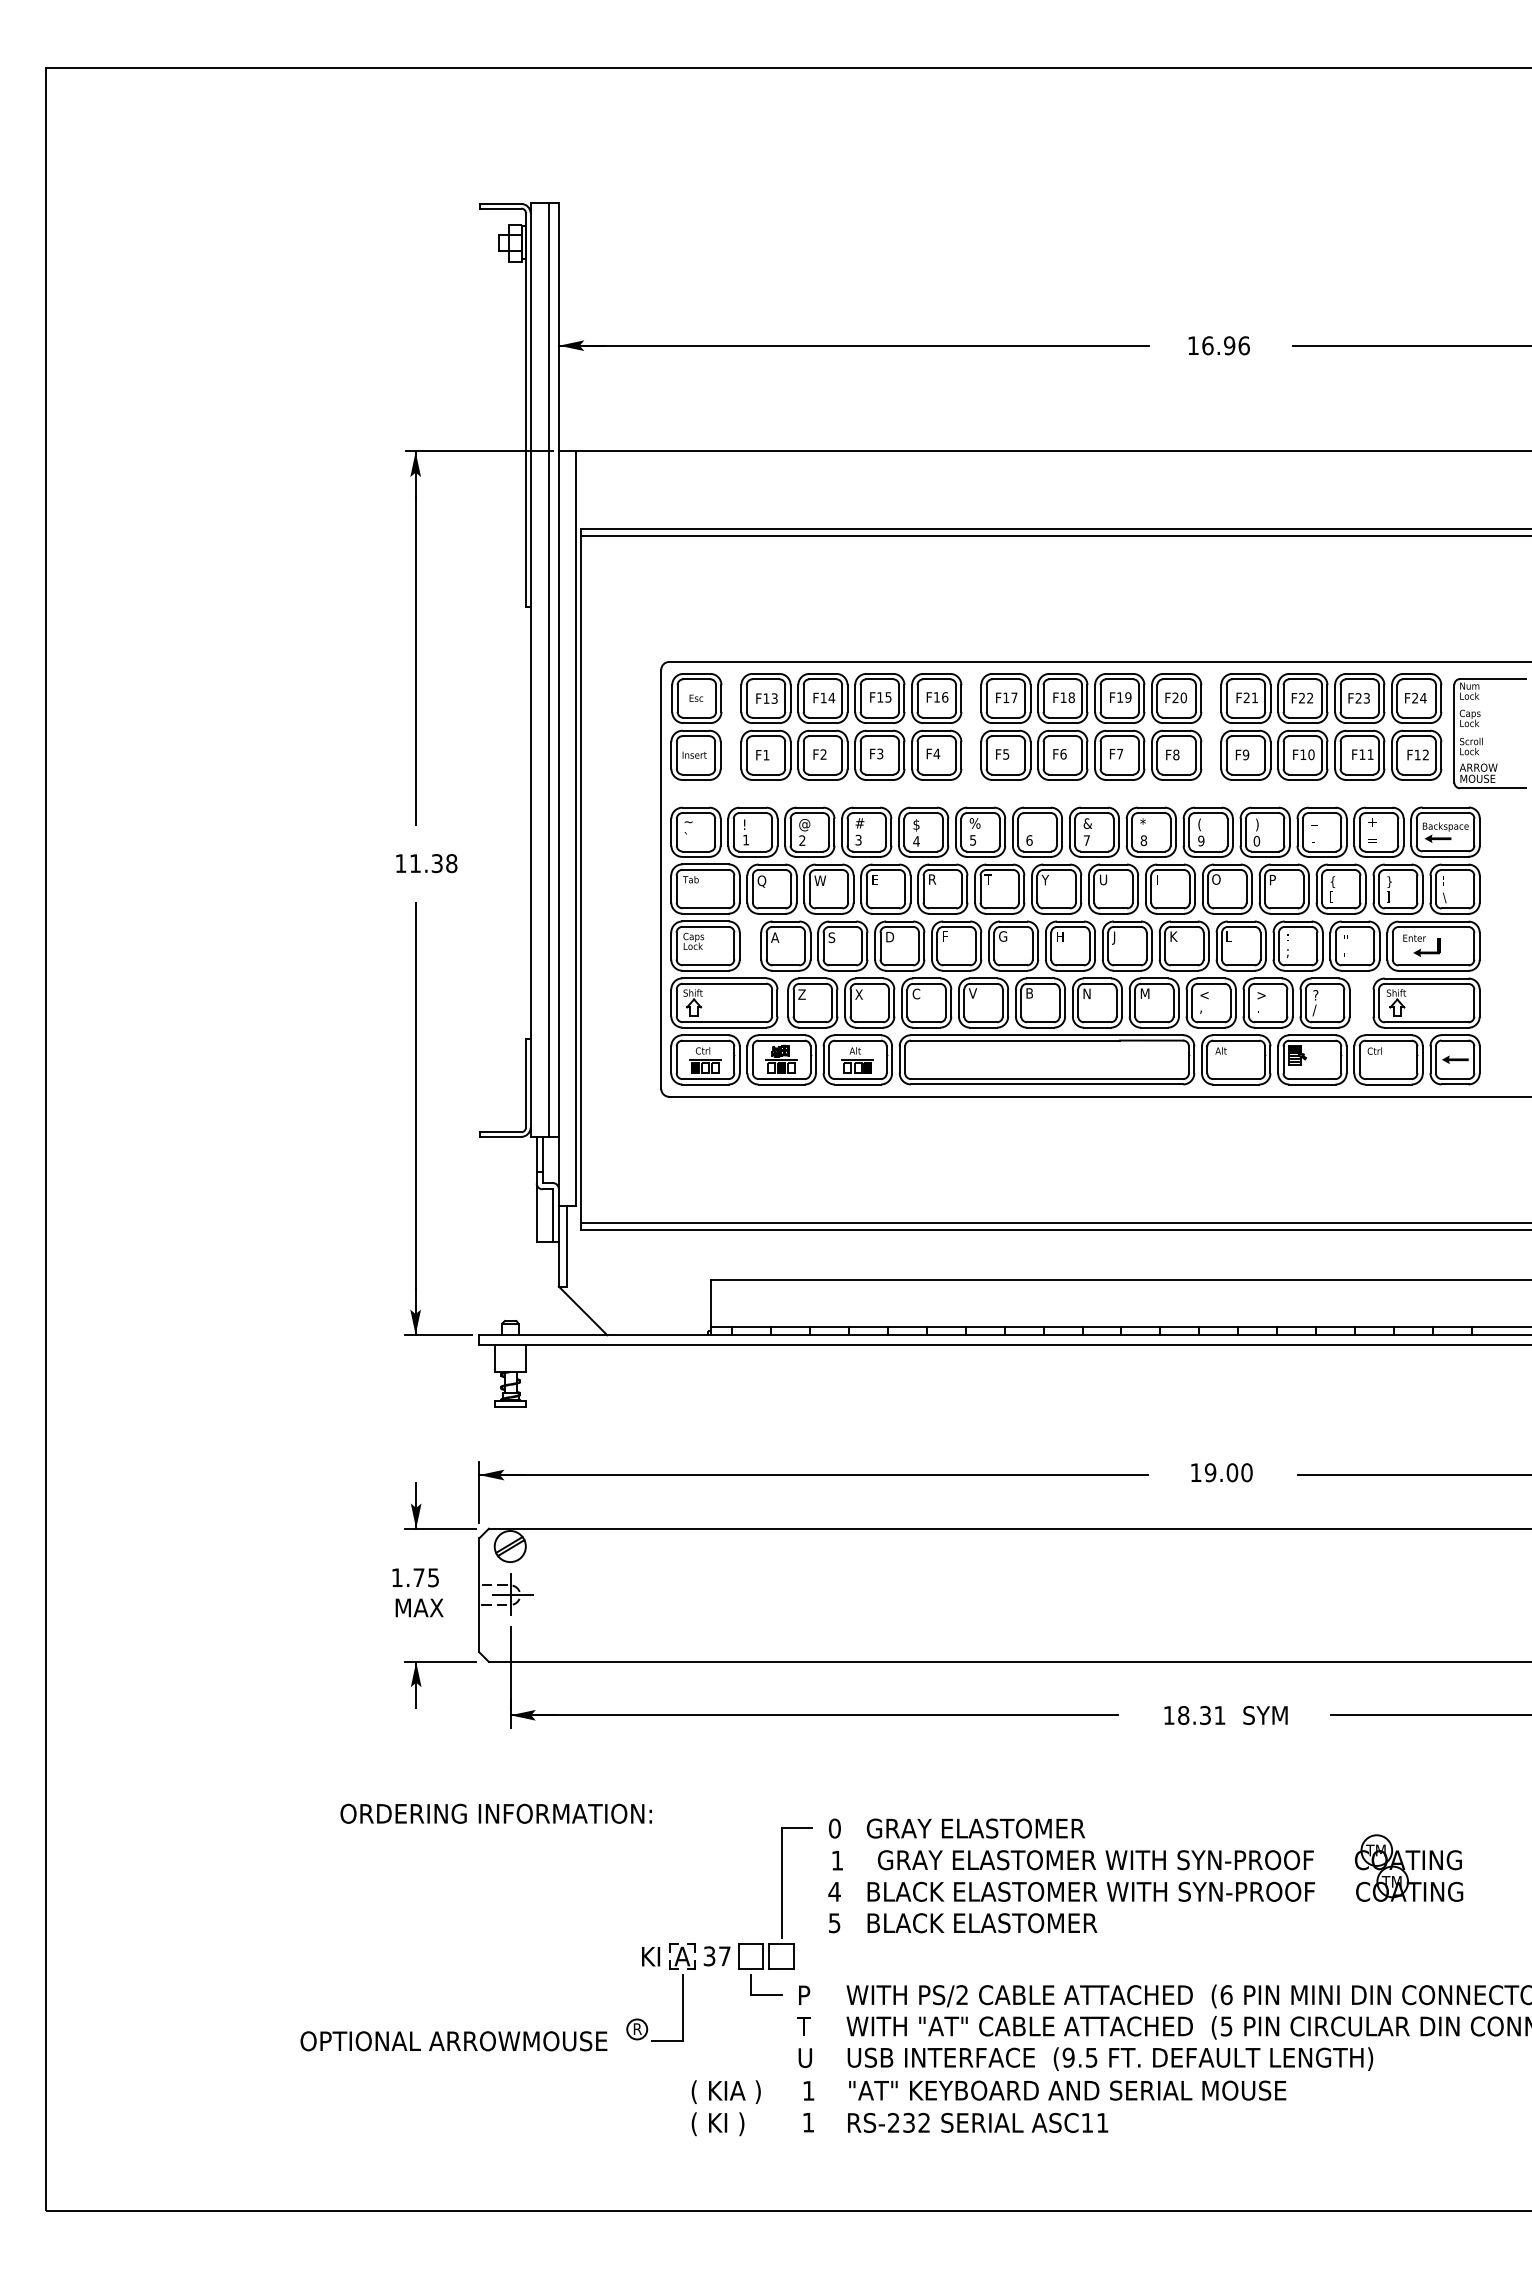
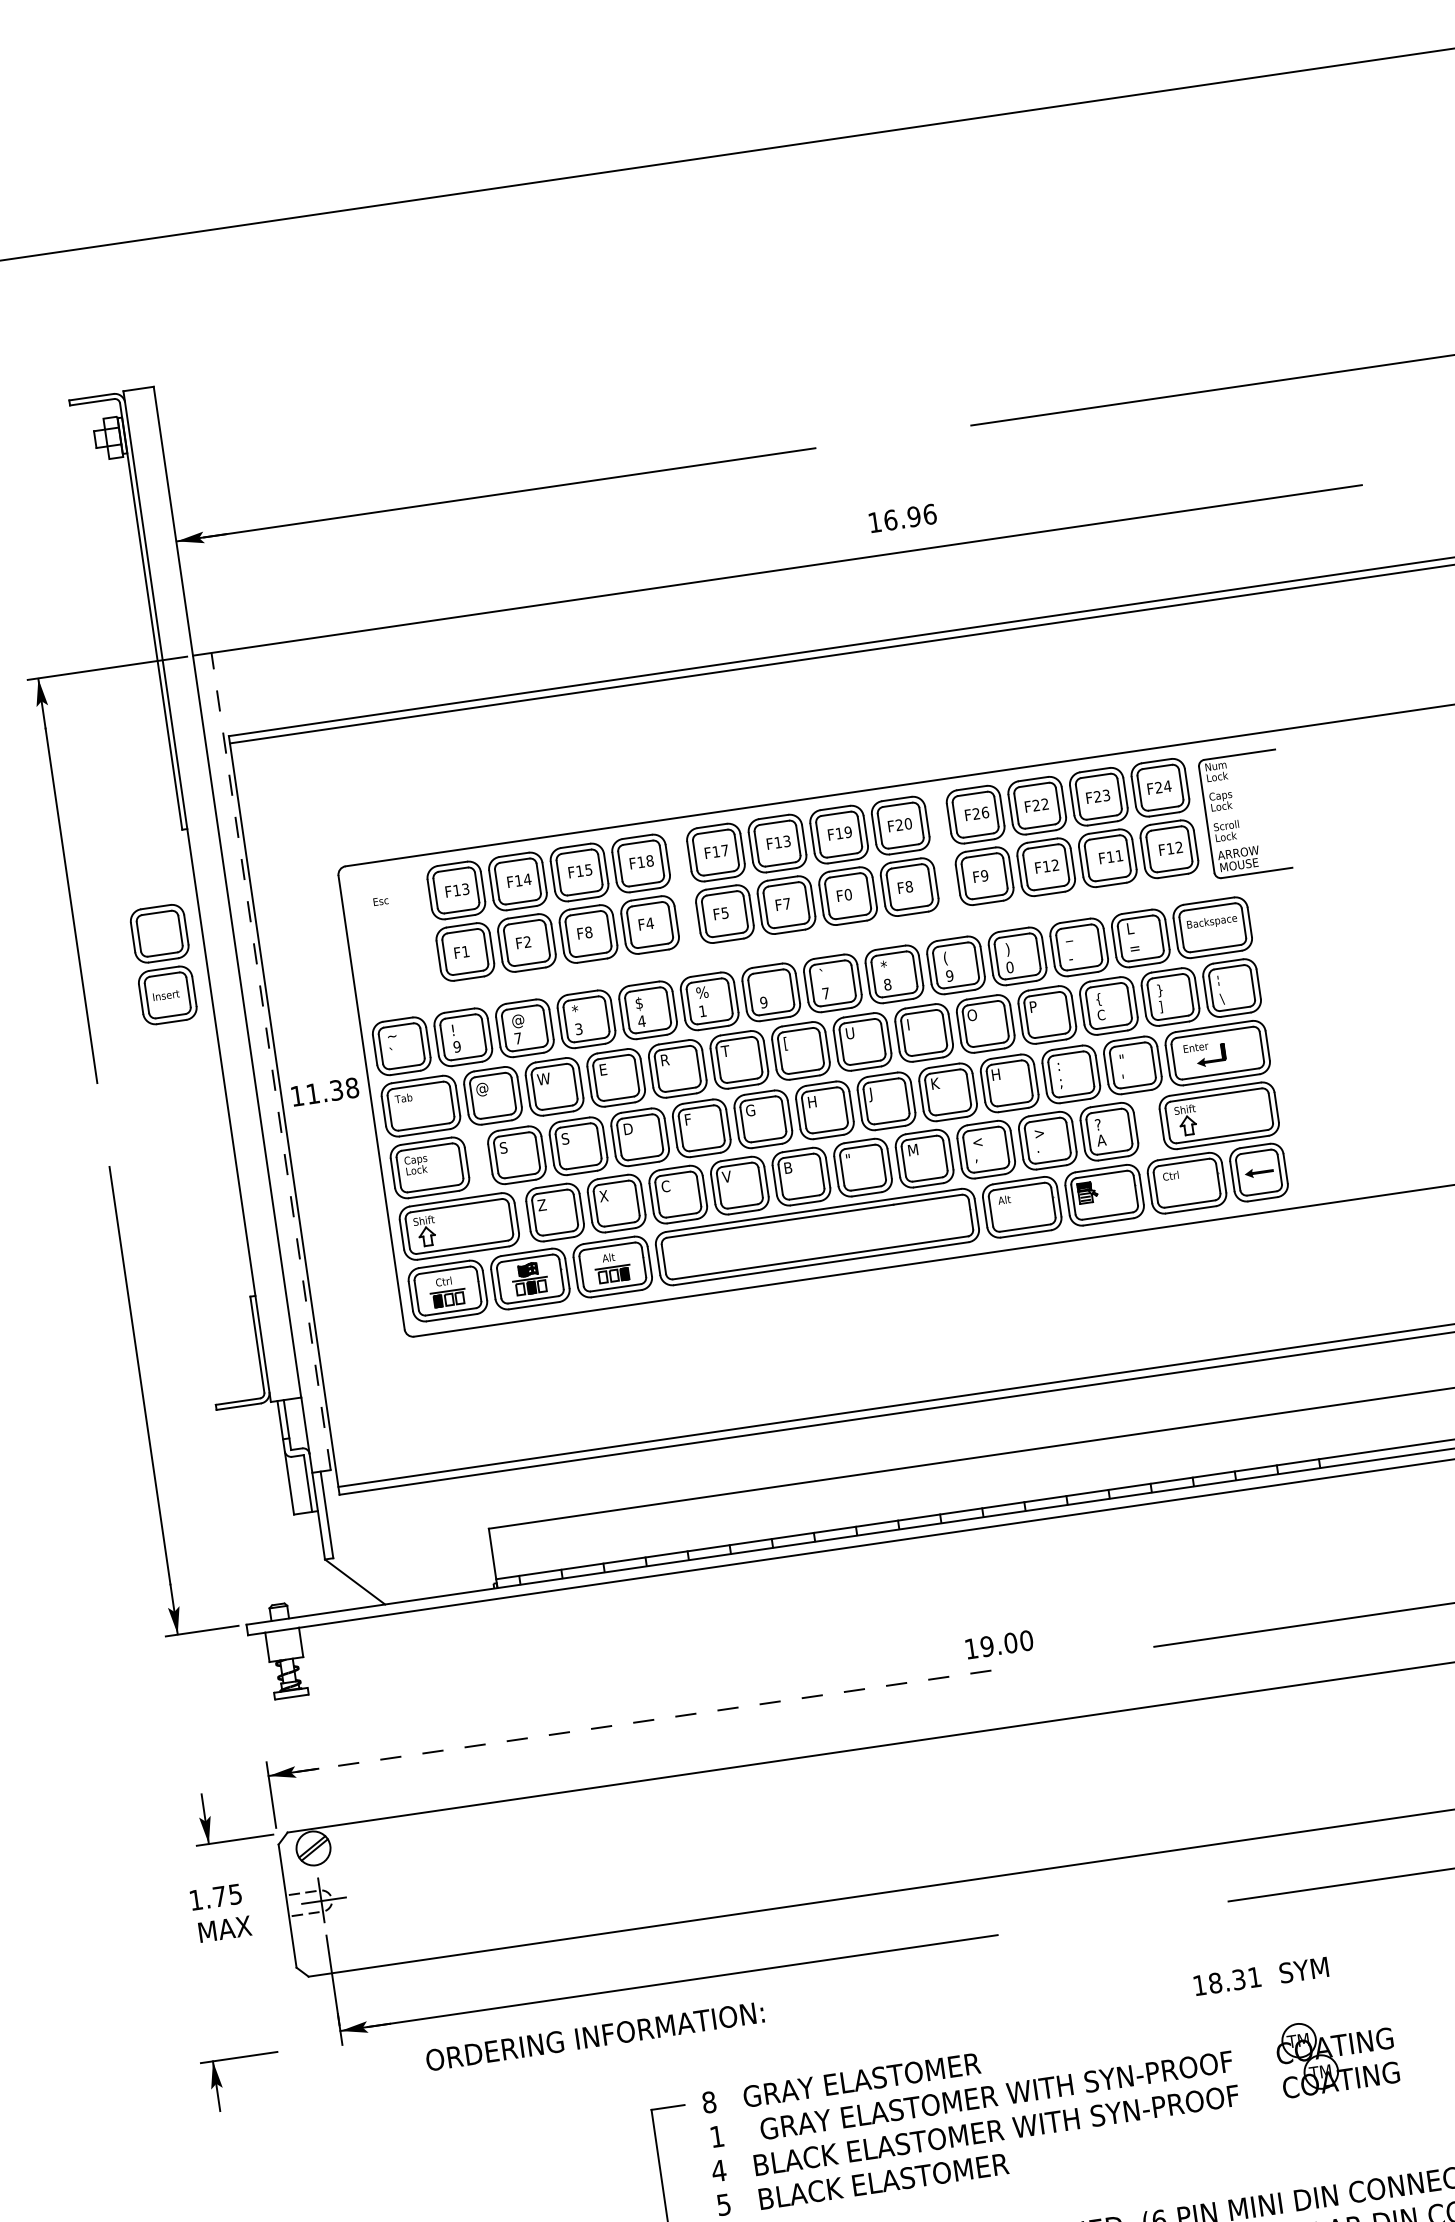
text: (1218, 345) -> (902, 518), moved
line: (548, 669) -> (216, 893), removed
text: (945, 697) -> (650, 861), F16 -> F18
text: (1071, 697) -> (786, 841), F18 -> F13
text: (1254, 697) -> (984, 812), F21 -> F26
part: (696, 726) -> (163, 964), moved
text: (880, 753) -> (588, 931), F3 -> F8
text: (1120, 753) -> (848, 894), F7 -> F0
text: (1063, 754) -> (787, 904), F6 -> F7
text: (1311, 754) -> (1055, 864), F10 -> F12
text: (1372, 821) -> (1132, 927), + -> L
text: (859, 823) -> (577, 1010), # -> *
text: (1087, 823) -> (823, 974), & -> `
line: (575, 828) -> (270, 1061), solid -> dashed
fill: (1437, 838) -> (1205, 935), removed
text: (746, 839) -> (457, 1046), 1 -> 9
text: (802, 840) -> (518, 1038), 2 -> 7
text: (973, 840) -> (703, 1011), 5 -> 1
text: (1029, 840) -> (763, 1002), 6 -> 9
text: (426, 863) -> (324, 1091), moved
text: (1044, 880) -> (786, 1043), Y -> [
text: (762, 881) -> (481, 1089), Q -> @
text: (1332, 896) -> (1100, 1015), [ -> C
text: (1230, 936) -> (996, 1074), L -> H
text: (775, 937) -> (504, 1147), A -> S
text: (1086, 993) -> (849, 1159), N -> "
text: (1316, 1010) -> (1101, 1141), / -> A
text: (1221, 1472) -> (998, 1644), moved
line: (826, 1475) -> (644, 1721), solid -> dashed
part: (421, 1685) -> (222, 2086), moved
text: (1225, 1715) -> (1260, 1976), moved
text: (495, 1813) -> (594, 2036), moved
text: (834, 1828) -> (708, 2102), 0 -> 8

